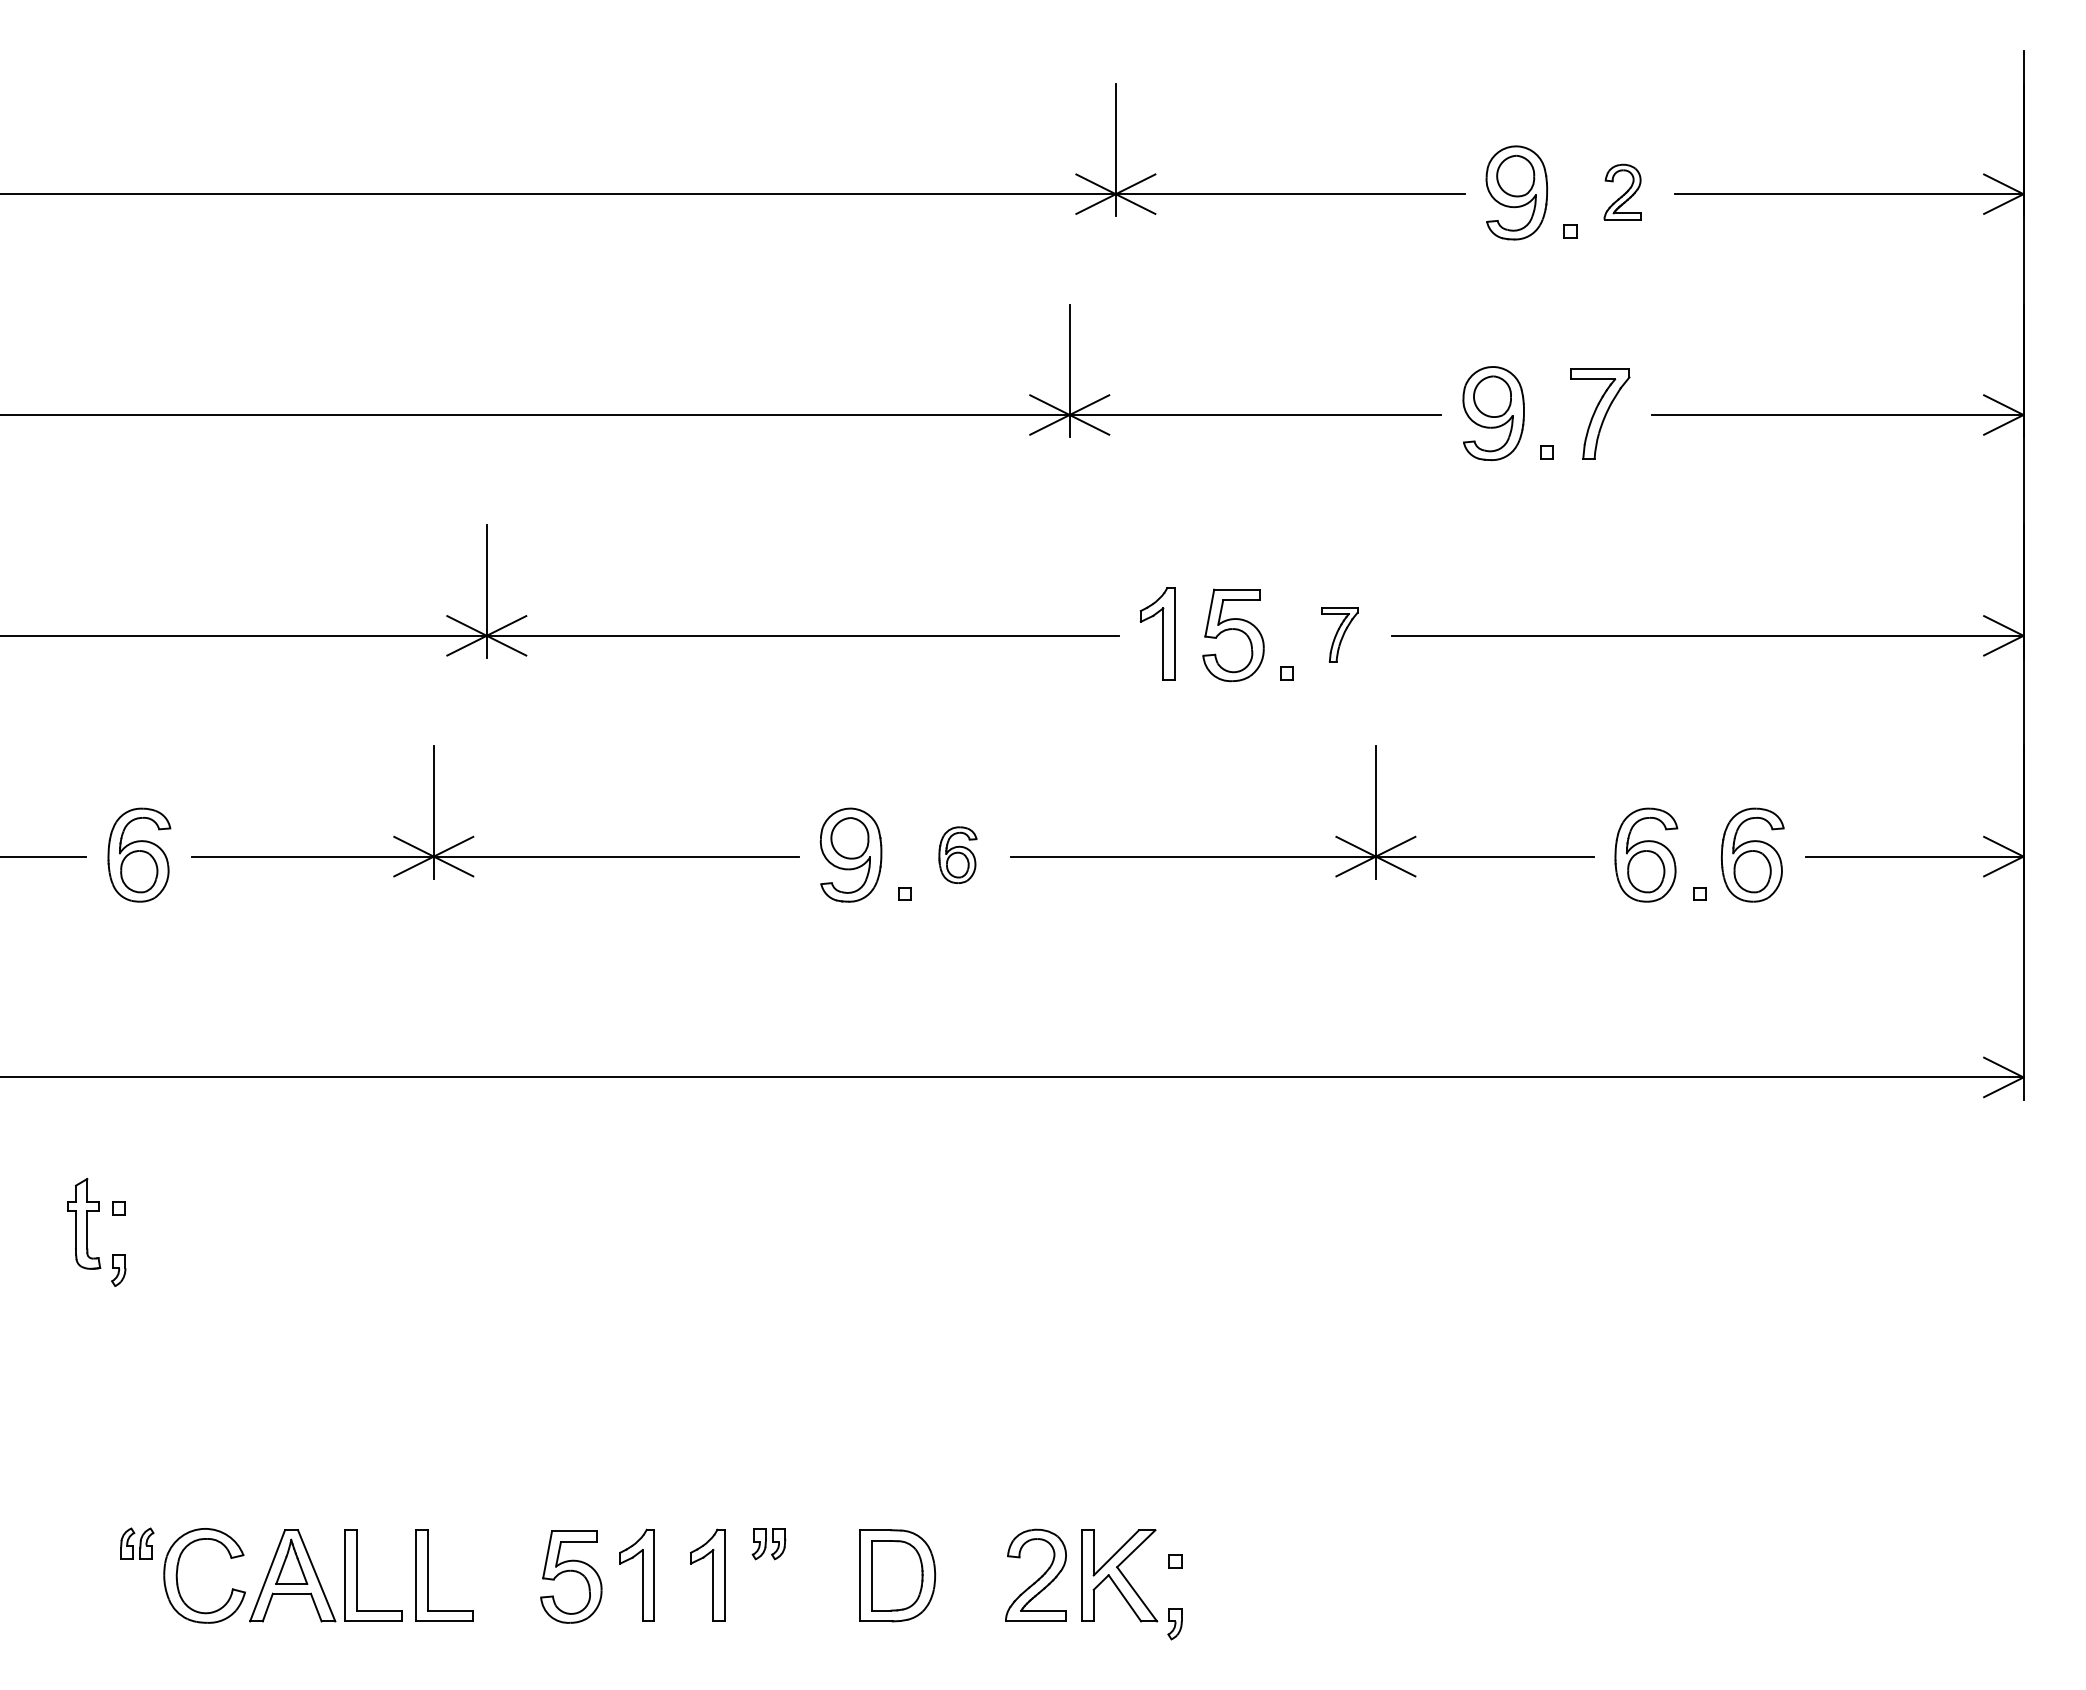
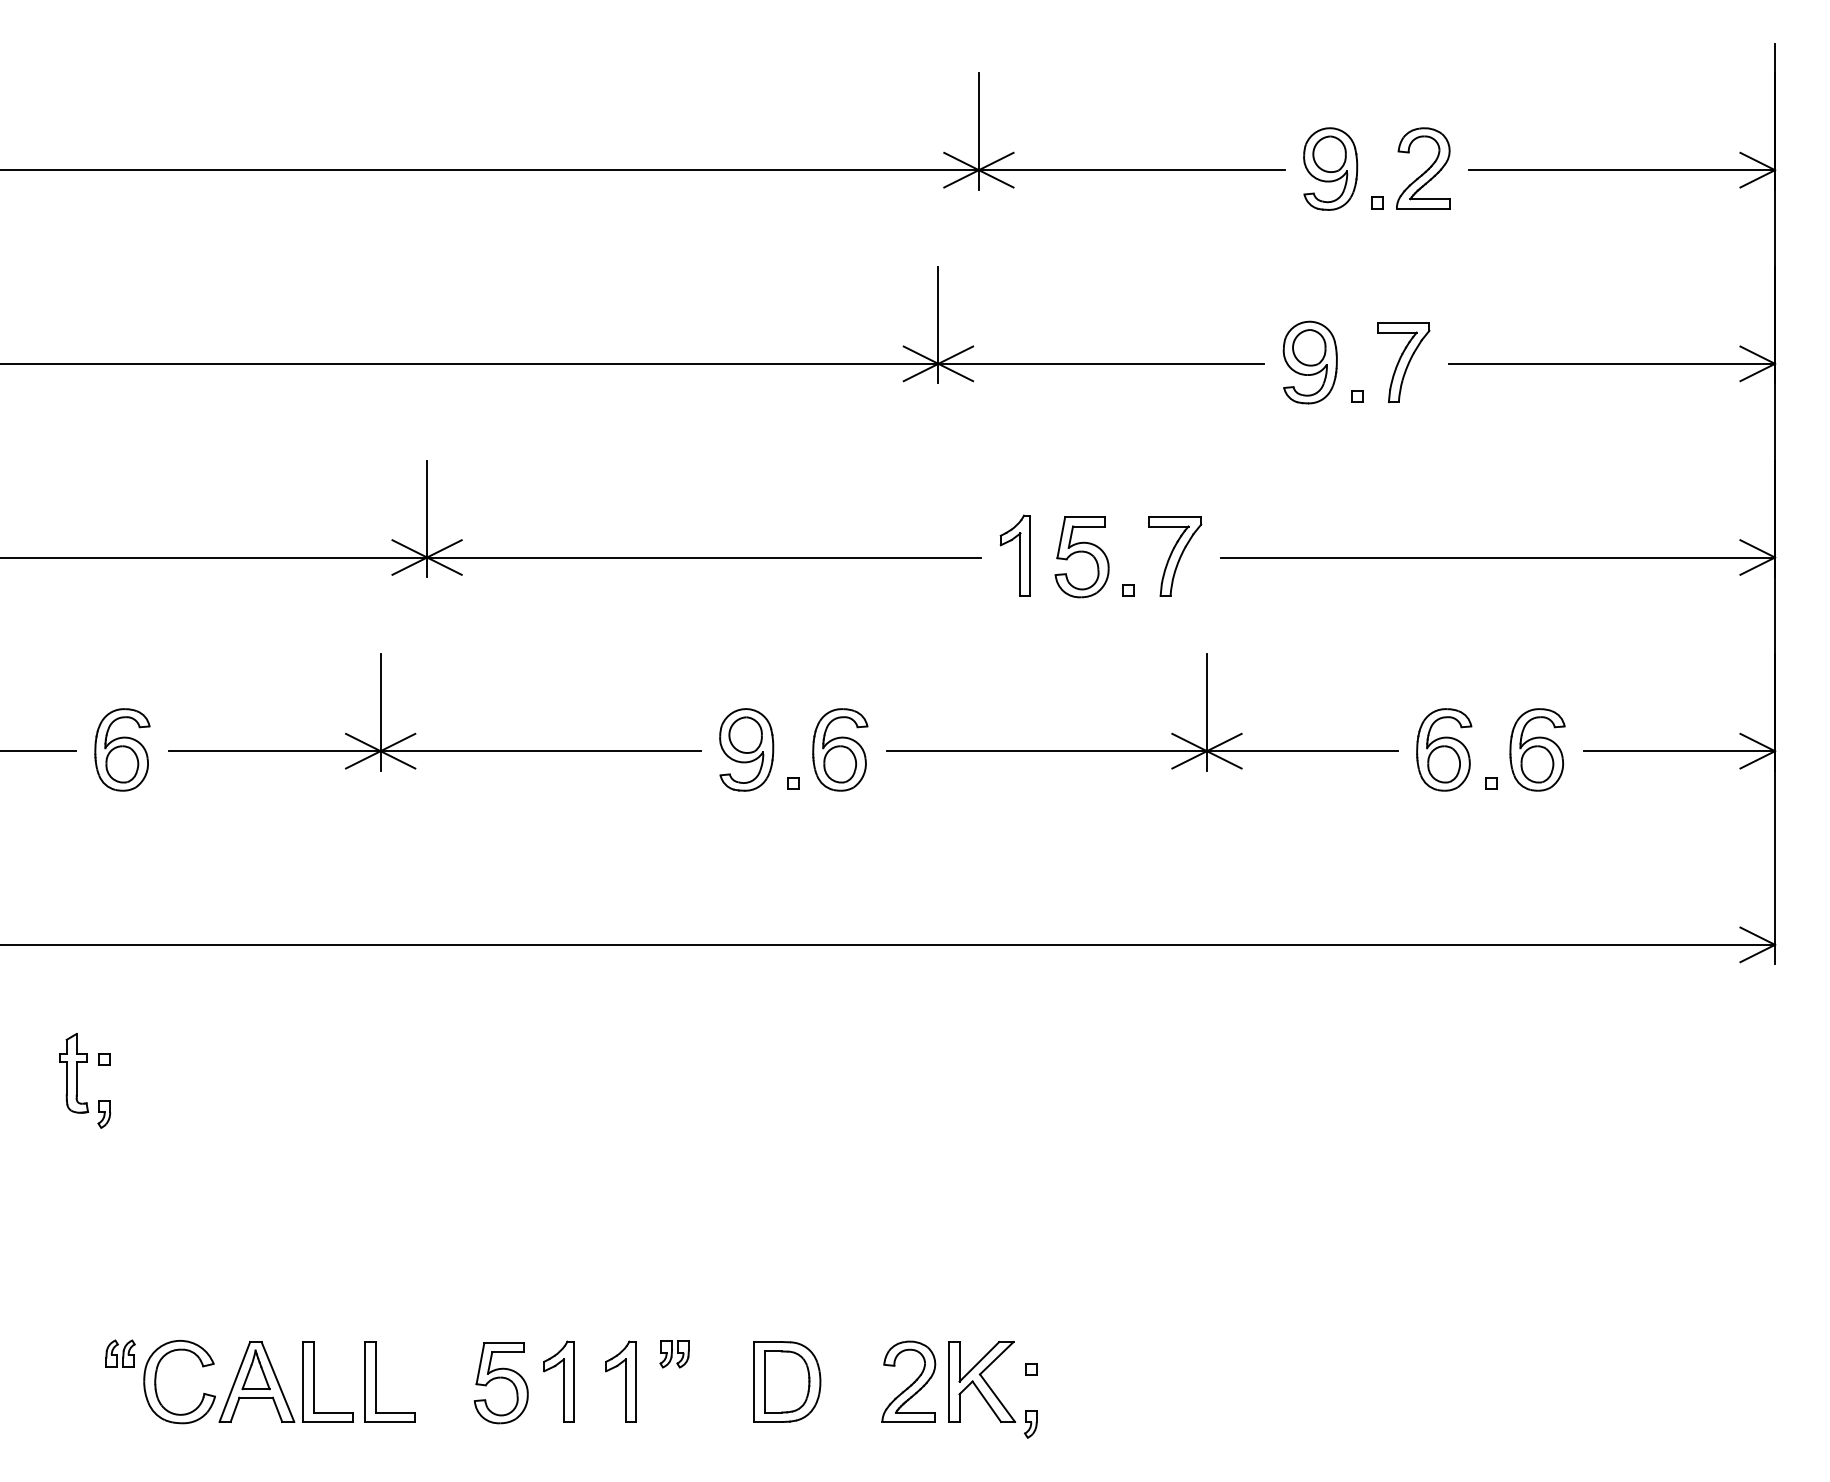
part: (1622, 192) -> (1423, 168), size x1.67
part: (1339, 634) -> (1175, 556), size x1.67
part: (958, 854) -> (840, 749), size x1.67

